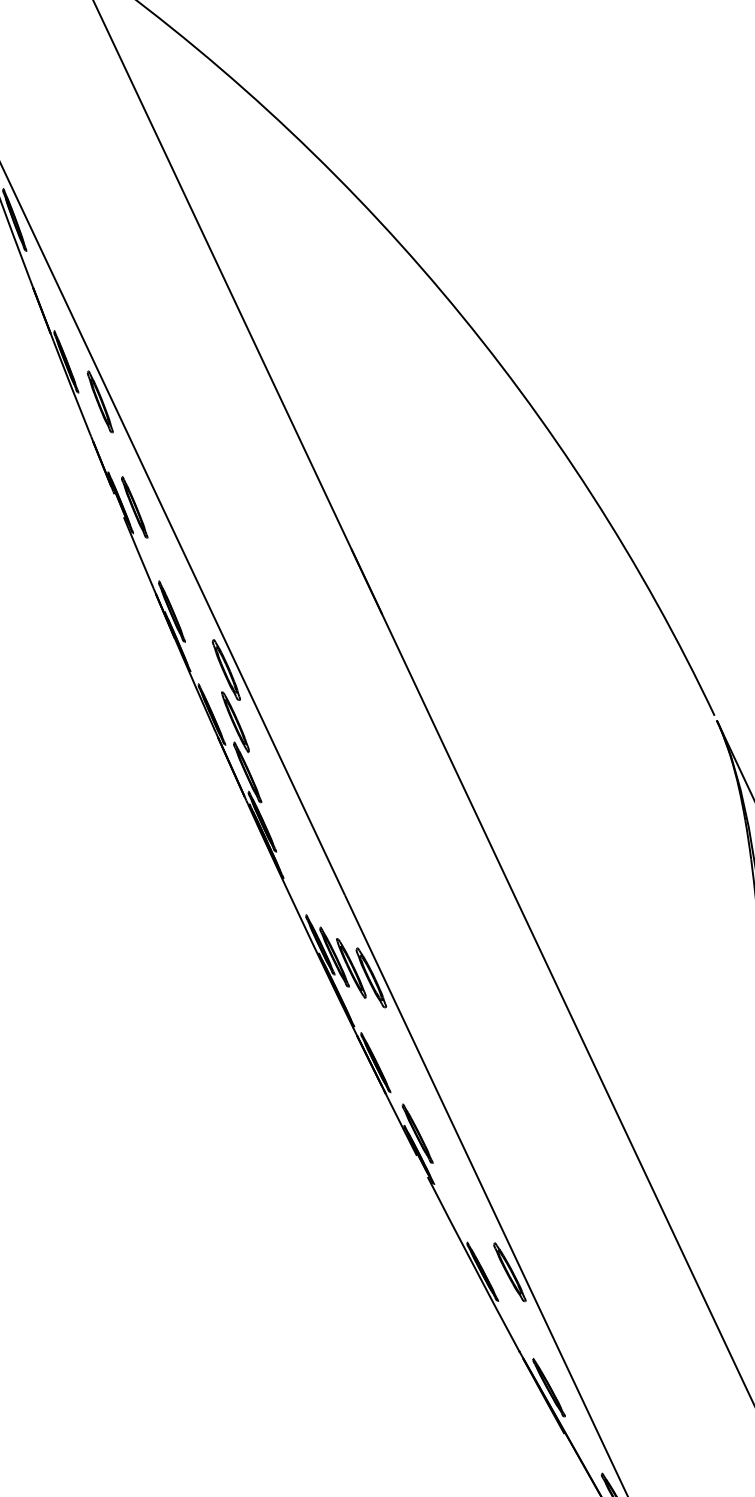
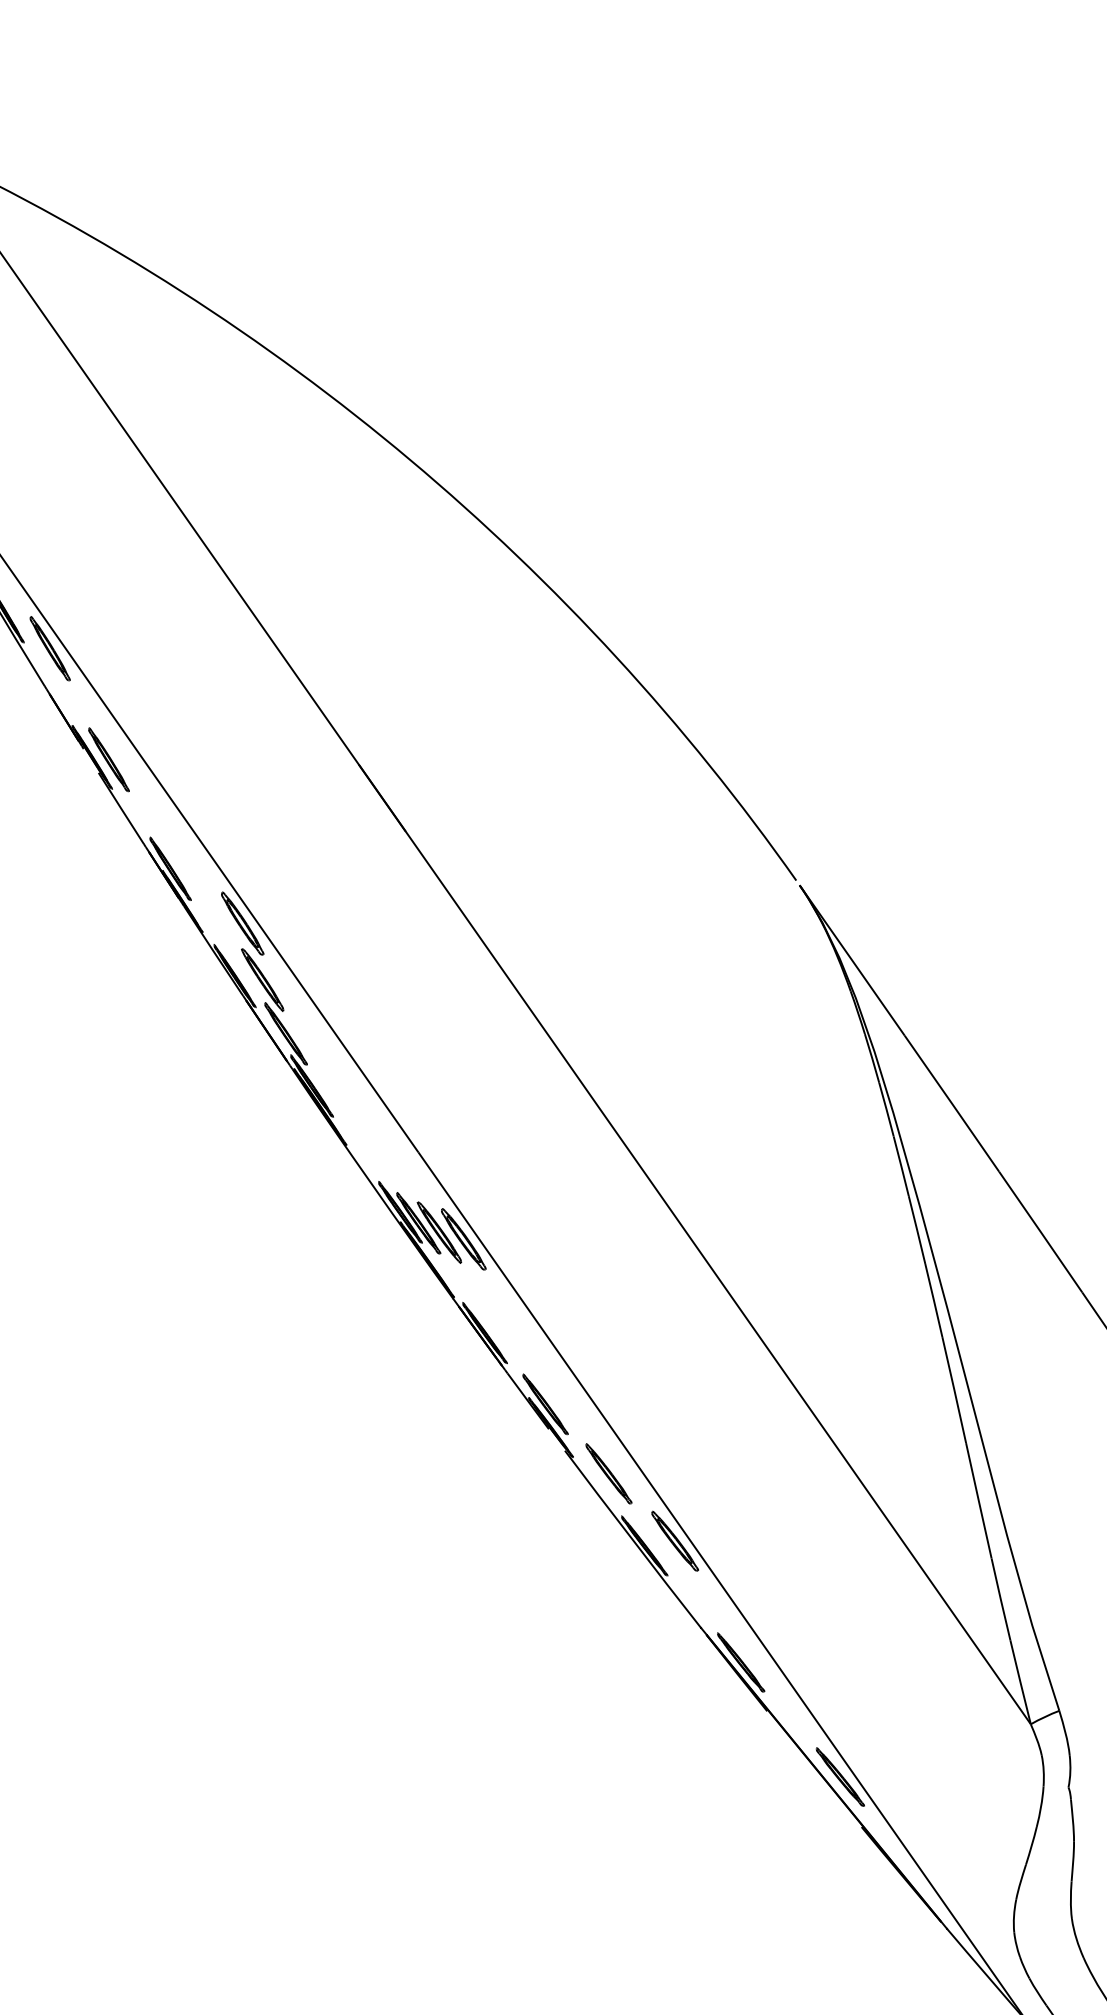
part: (462, 1203) -> (608, 1473), added

